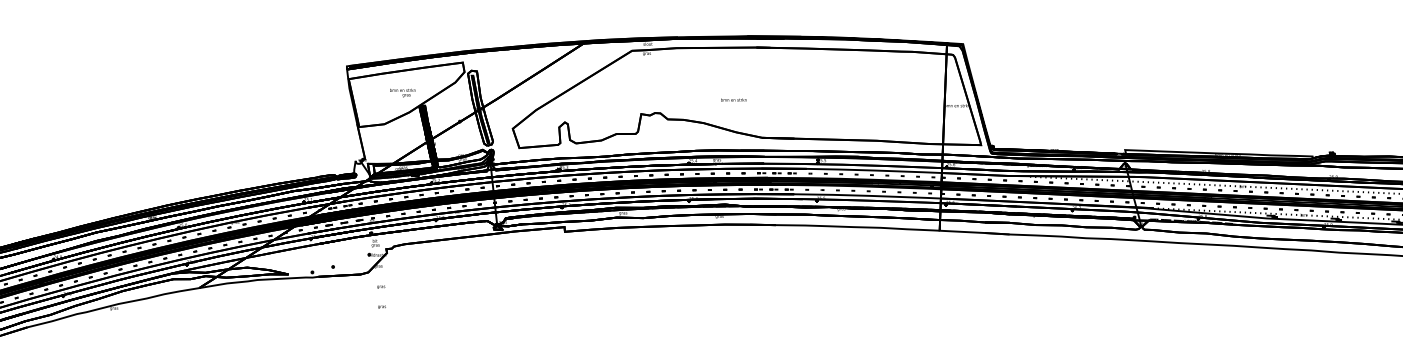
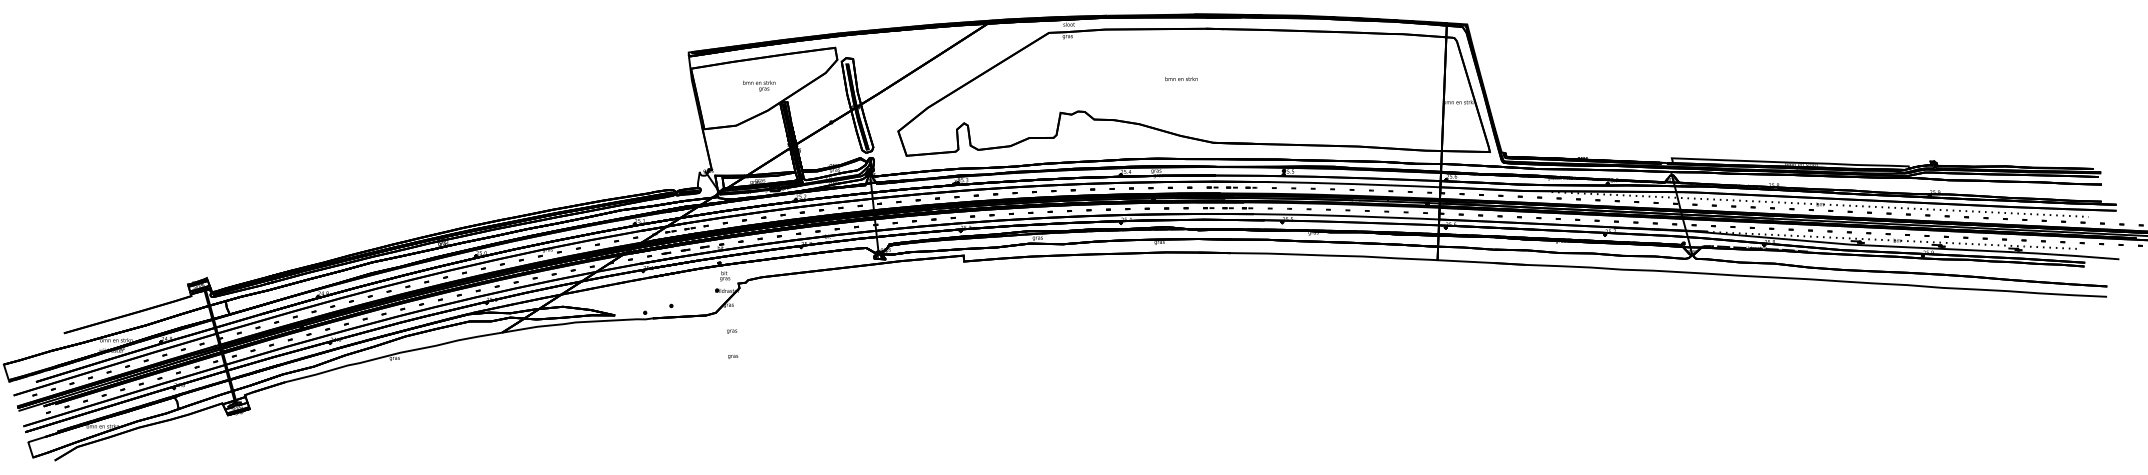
text: (733, 100) -> (1181, 79), moved

